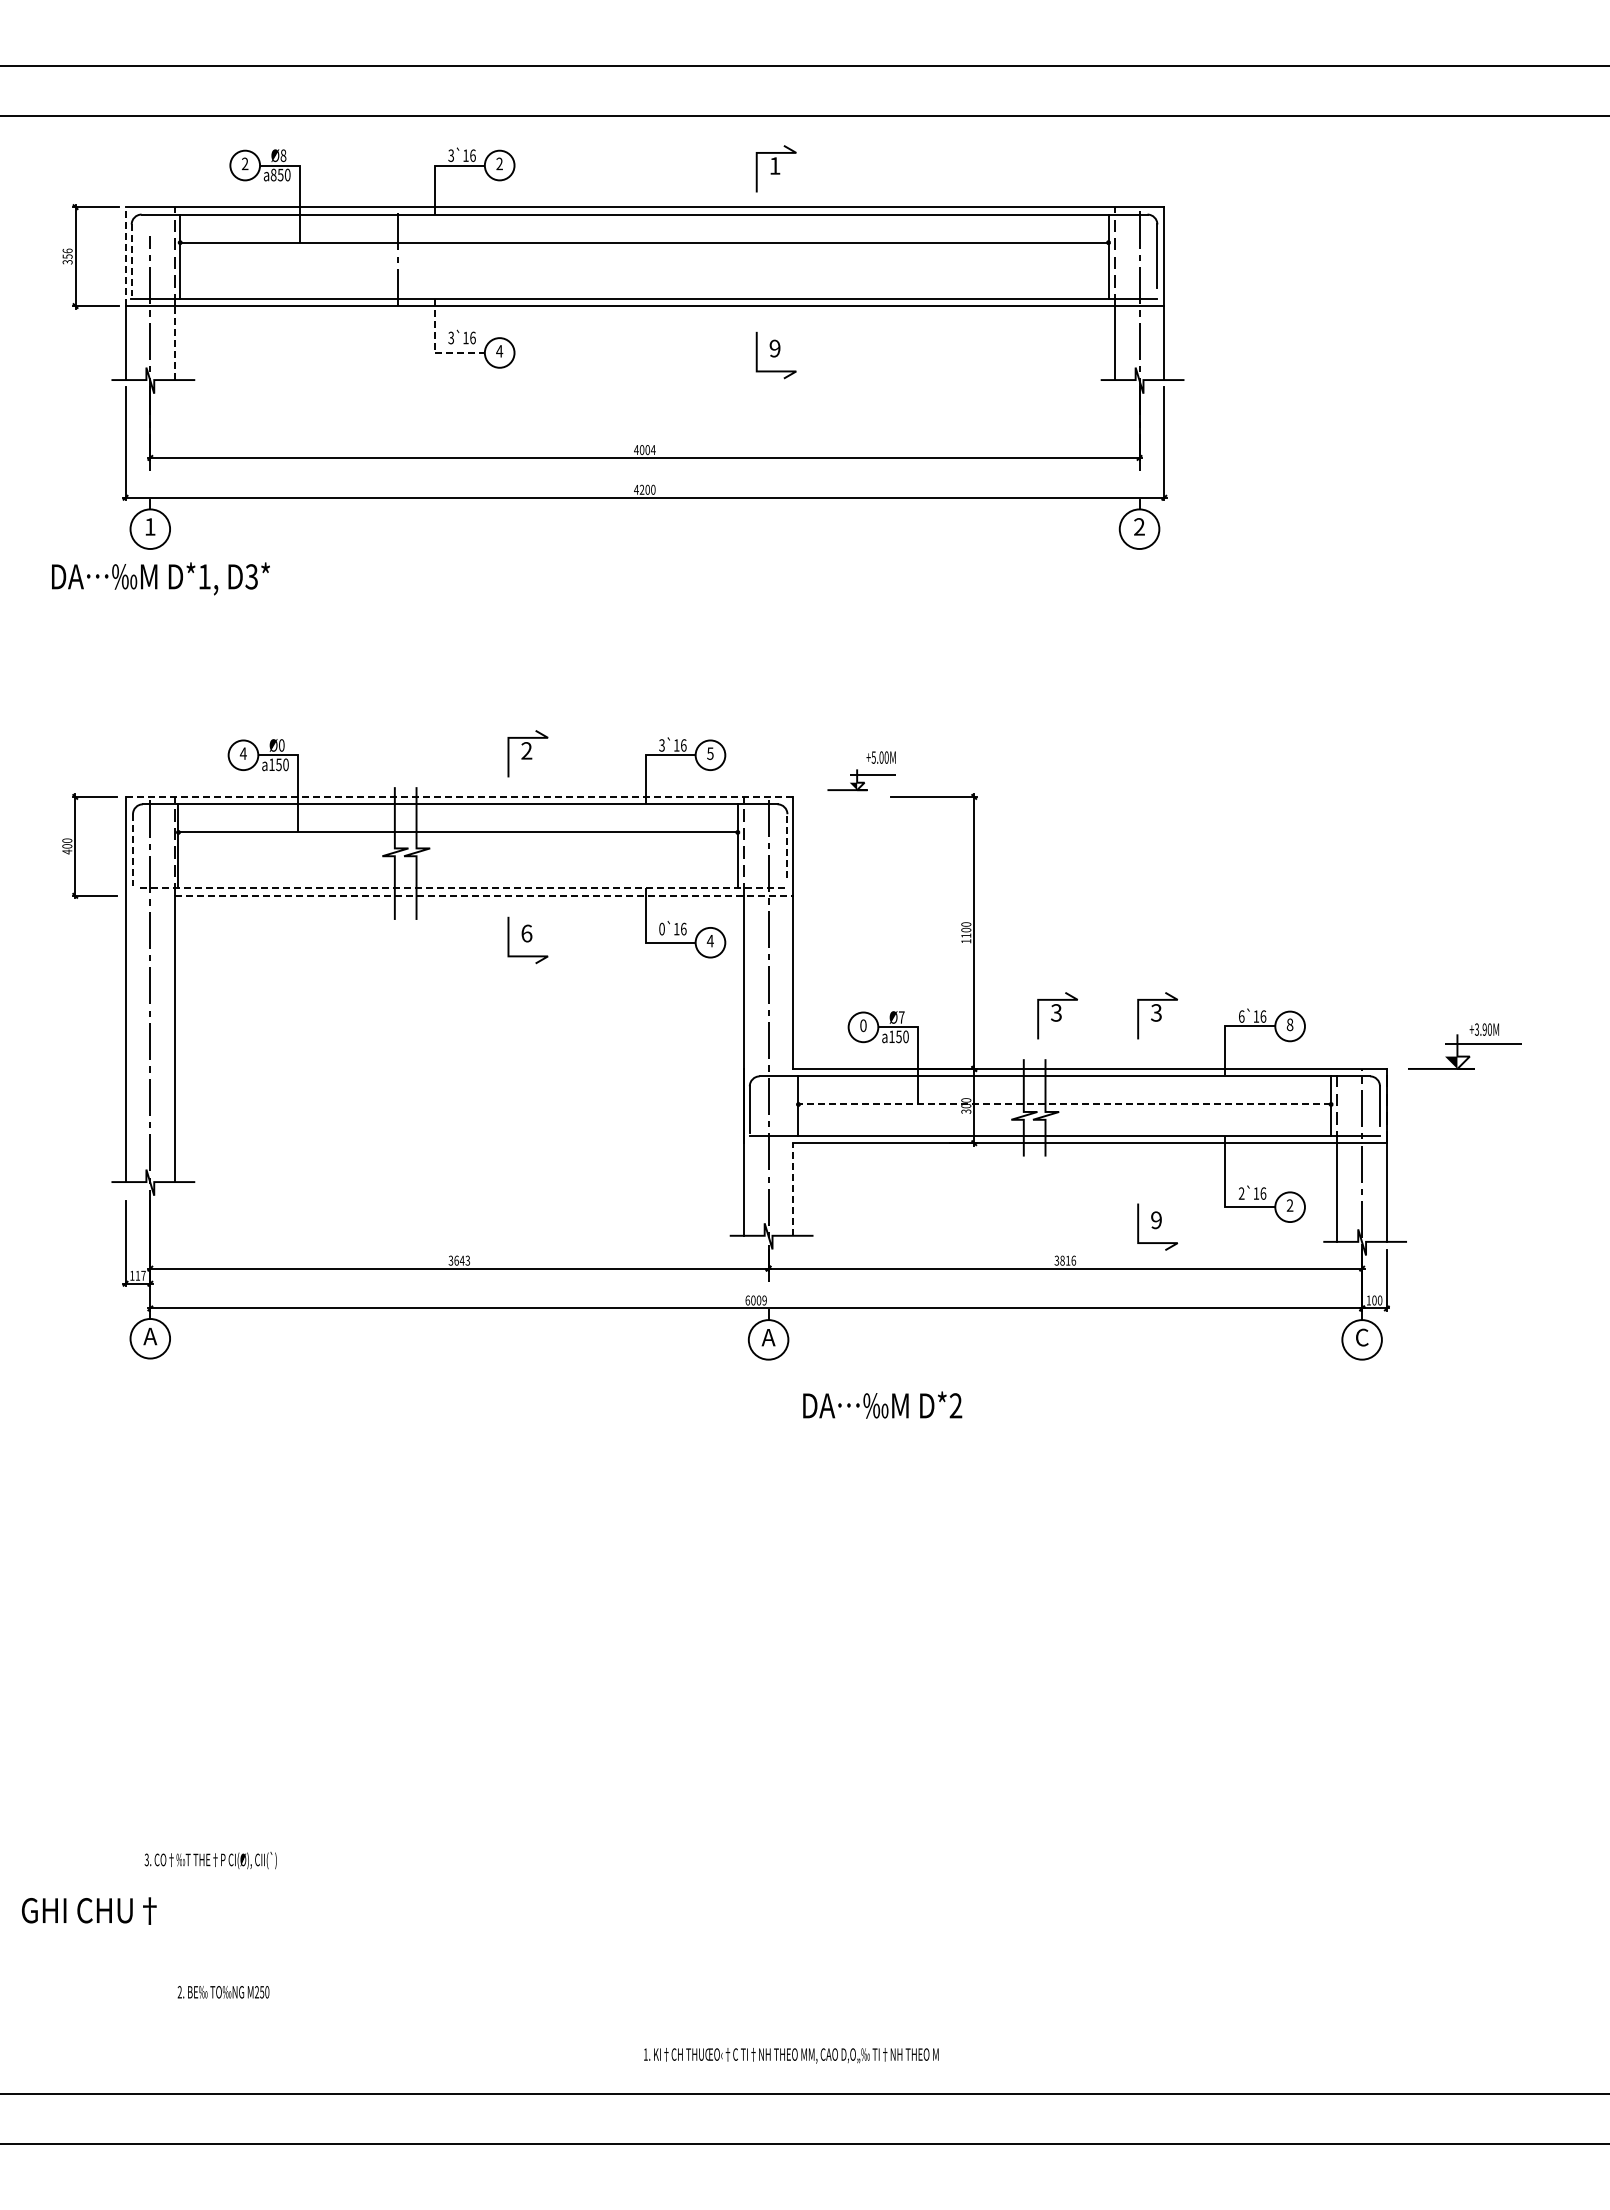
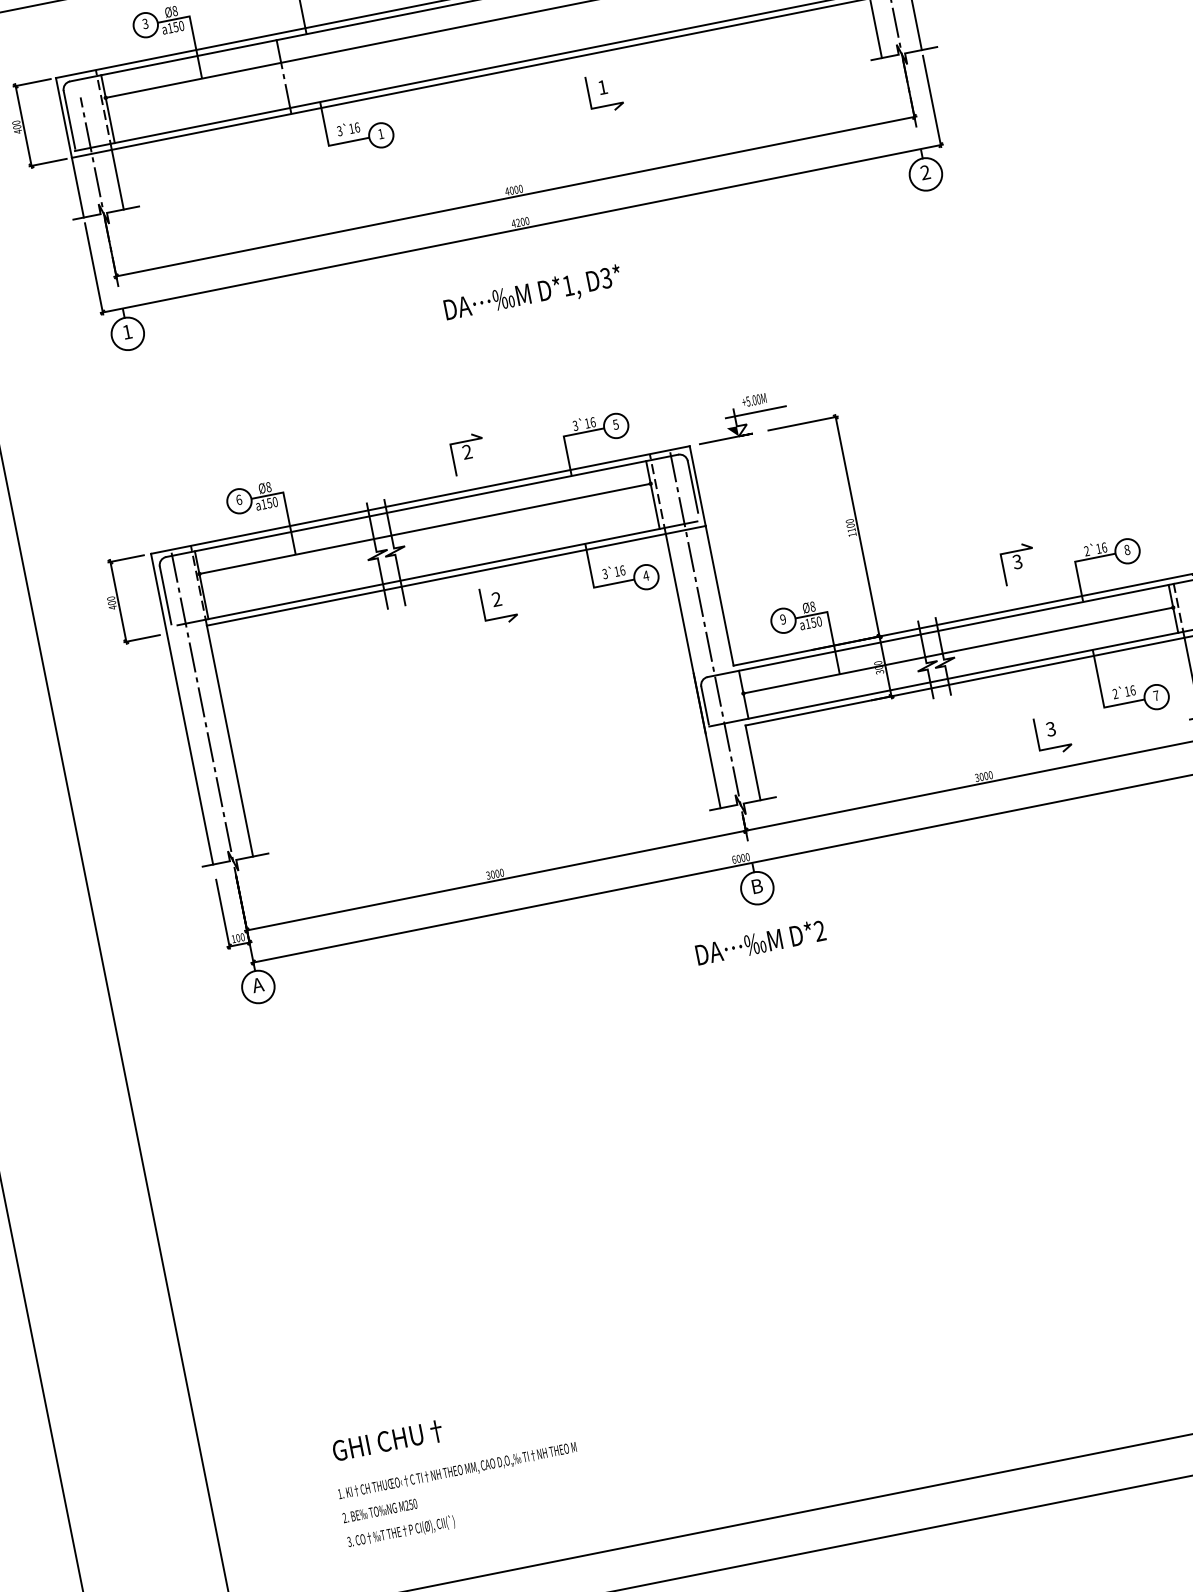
text: (244, 164) -> (145, 24), 2 -> 3
text: (273, 174) -> (170, 27), a850 -> a150
text: (67, 256) -> (17, 127), 356 -> 400
line: (125, 256) -> (63, 117), dashed -> solid
line: (131, 260) -> (69, 120), dashed -> solid
line: (175, 343) -> (118, 179), dashed -> solid
text: (774, 348) -> (602, 87), 9 -> 1
line: (434, 351) -> (328, 144), dashed -> solid
text: (499, 351) -> (380, 134), 4 -> 1
text: (652, 450) -> (520, 189), 4004 -> 4000
text: (160, 578) -> (532, 294), moved
text: (281, 745) -> (268, 487), Ø0 -> Ø8
text: (242, 753) -> (238, 499), 4 -> 6
part: (861, 779) -> (741, 421), size x1.67
line: (459, 796) -> (420, 499), dashed -> solid
line: (787, 845) -> (692, 486), dashed -> solid
line: (133, 849) -> (165, 594), dashed -> solid
line: (462, 888) -> (437, 573), dashed -> solid
line: (484, 895) -> (456, 575), dashed -> solid
text: (661, 929) -> (604, 574), 0`16 -> 3`16
text: (526, 933) -> (496, 599), 6 -> 2
part: (1057, 1015) -> (938, 579), removed
text: (1241, 1016) -> (1086, 551), 6`16 -> 2`16
text: (901, 1017) -> (812, 606), Ø7 -> Ø8
text: (863, 1025) -> (783, 619), 0 -> 9
line: (1064, 1104) -> (958, 650), dashed -> solid
line: (793, 1188) -> (753, 762), dashed -> solid
text: (1289, 1205) -> (1155, 695), 2 -> 7
text: (1156, 1220) -> (1051, 729), 9 -> 3
text: (462, 1260) -> (497, 873), 3643 -> 3000
text: (1068, 1260) -> (986, 775), 3816 -> 3000
text: (140, 1275) -> (240, 937), 117 -> 100
text: (764, 1300) -> (747, 857), 6009 -> 6000
text: (768, 1337) -> (756, 886), A -> B
text: (882, 1404) -> (760, 941), moved
text: (210, 1860) -> (401, 1532), moved
text: (89, 1910) -> (387, 1440), moved
text: (223, 1992) -> (380, 1511), moved
text: (791, 2055) -> (457, 1471), moved

